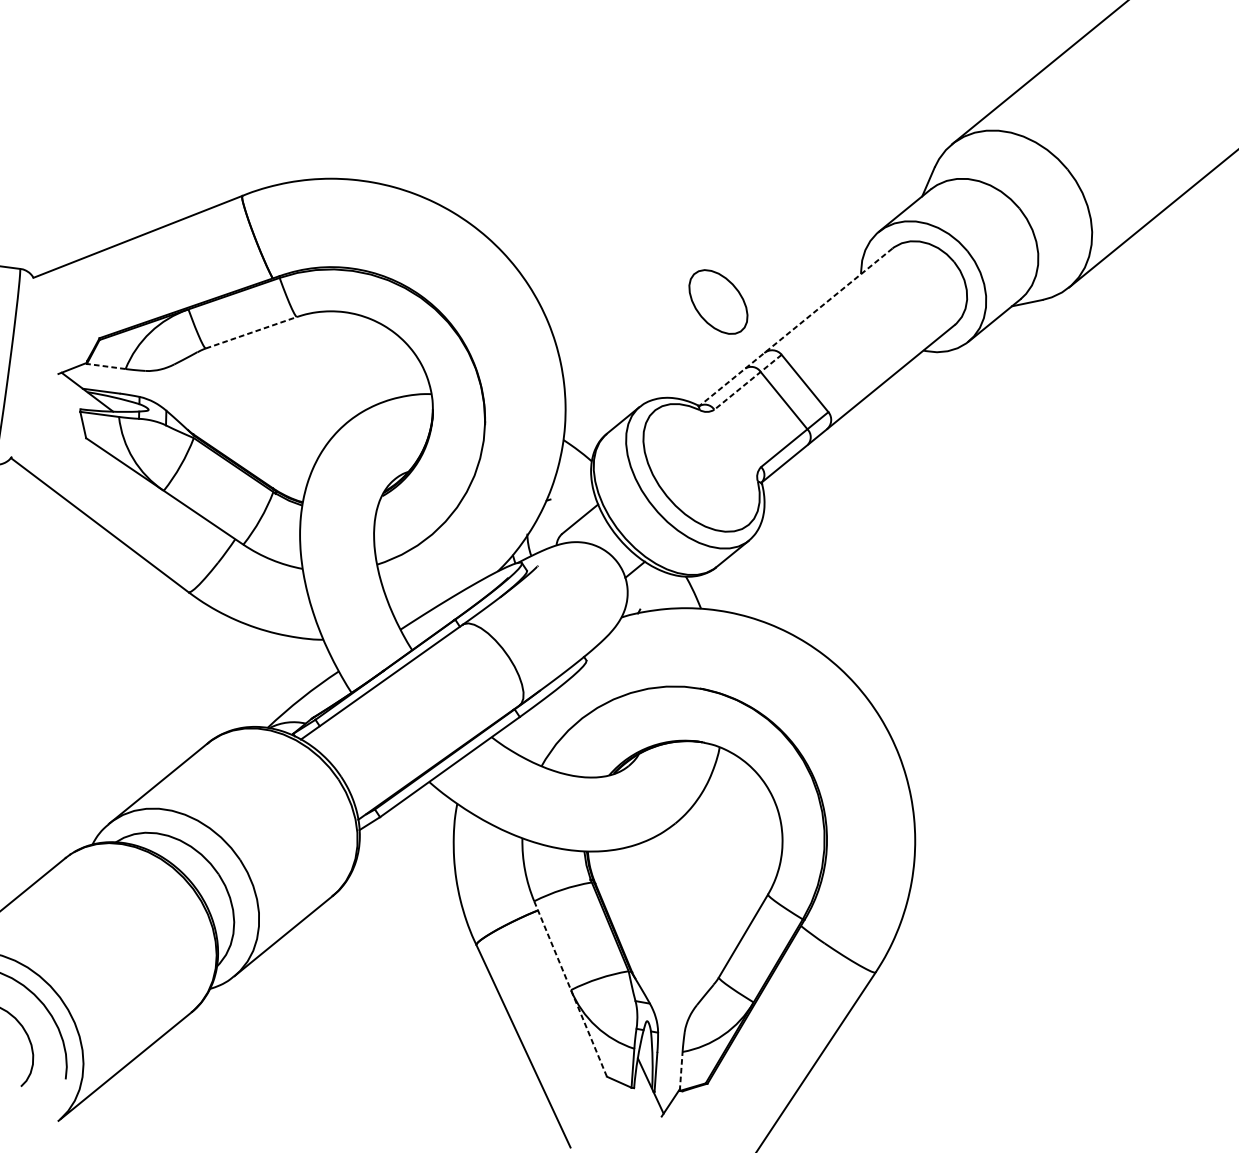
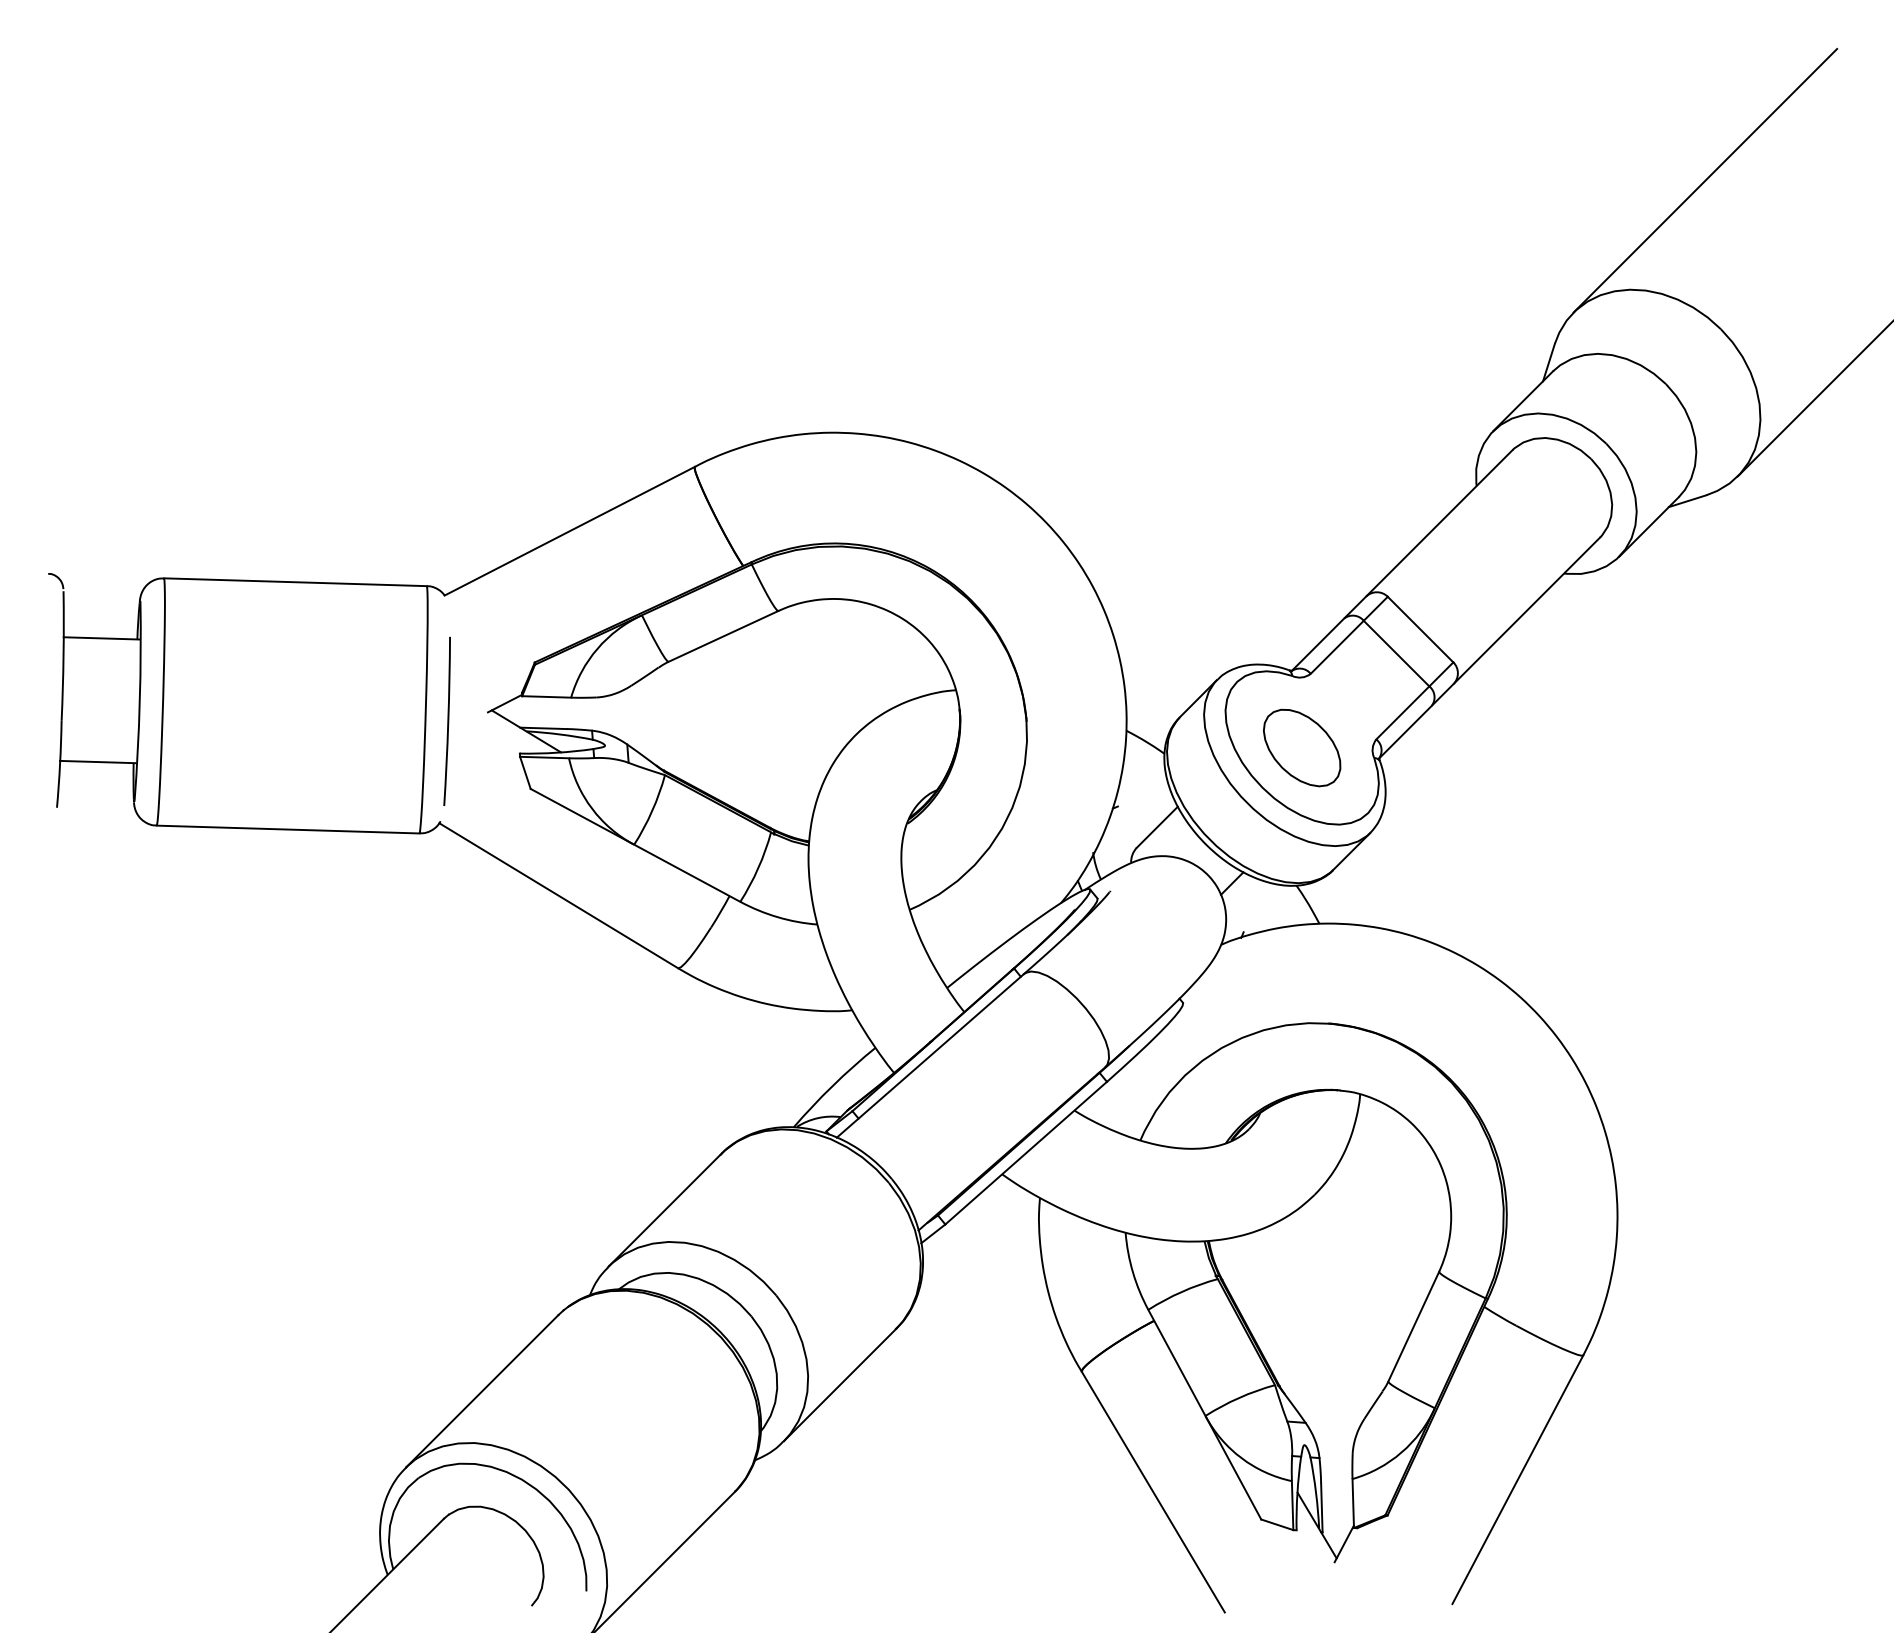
part: (718, 301) -> (1302, 747), moved
line: (795, 327) -> (1401, 560), dashed -> solid
line: (251, 332) -> (723, 636), dashed -> solid
line: (106, 366) -> (546, 696), dashed -> solid
arc: (25, 377) -> (447, 720), added
line: (747, 382) -> (1348, 635), dashed -> solid
line: (571, 989) -> (1205, 1415), dashed -> solid
line: (681, 1071) -> (1353, 1503), dashed -> solid

